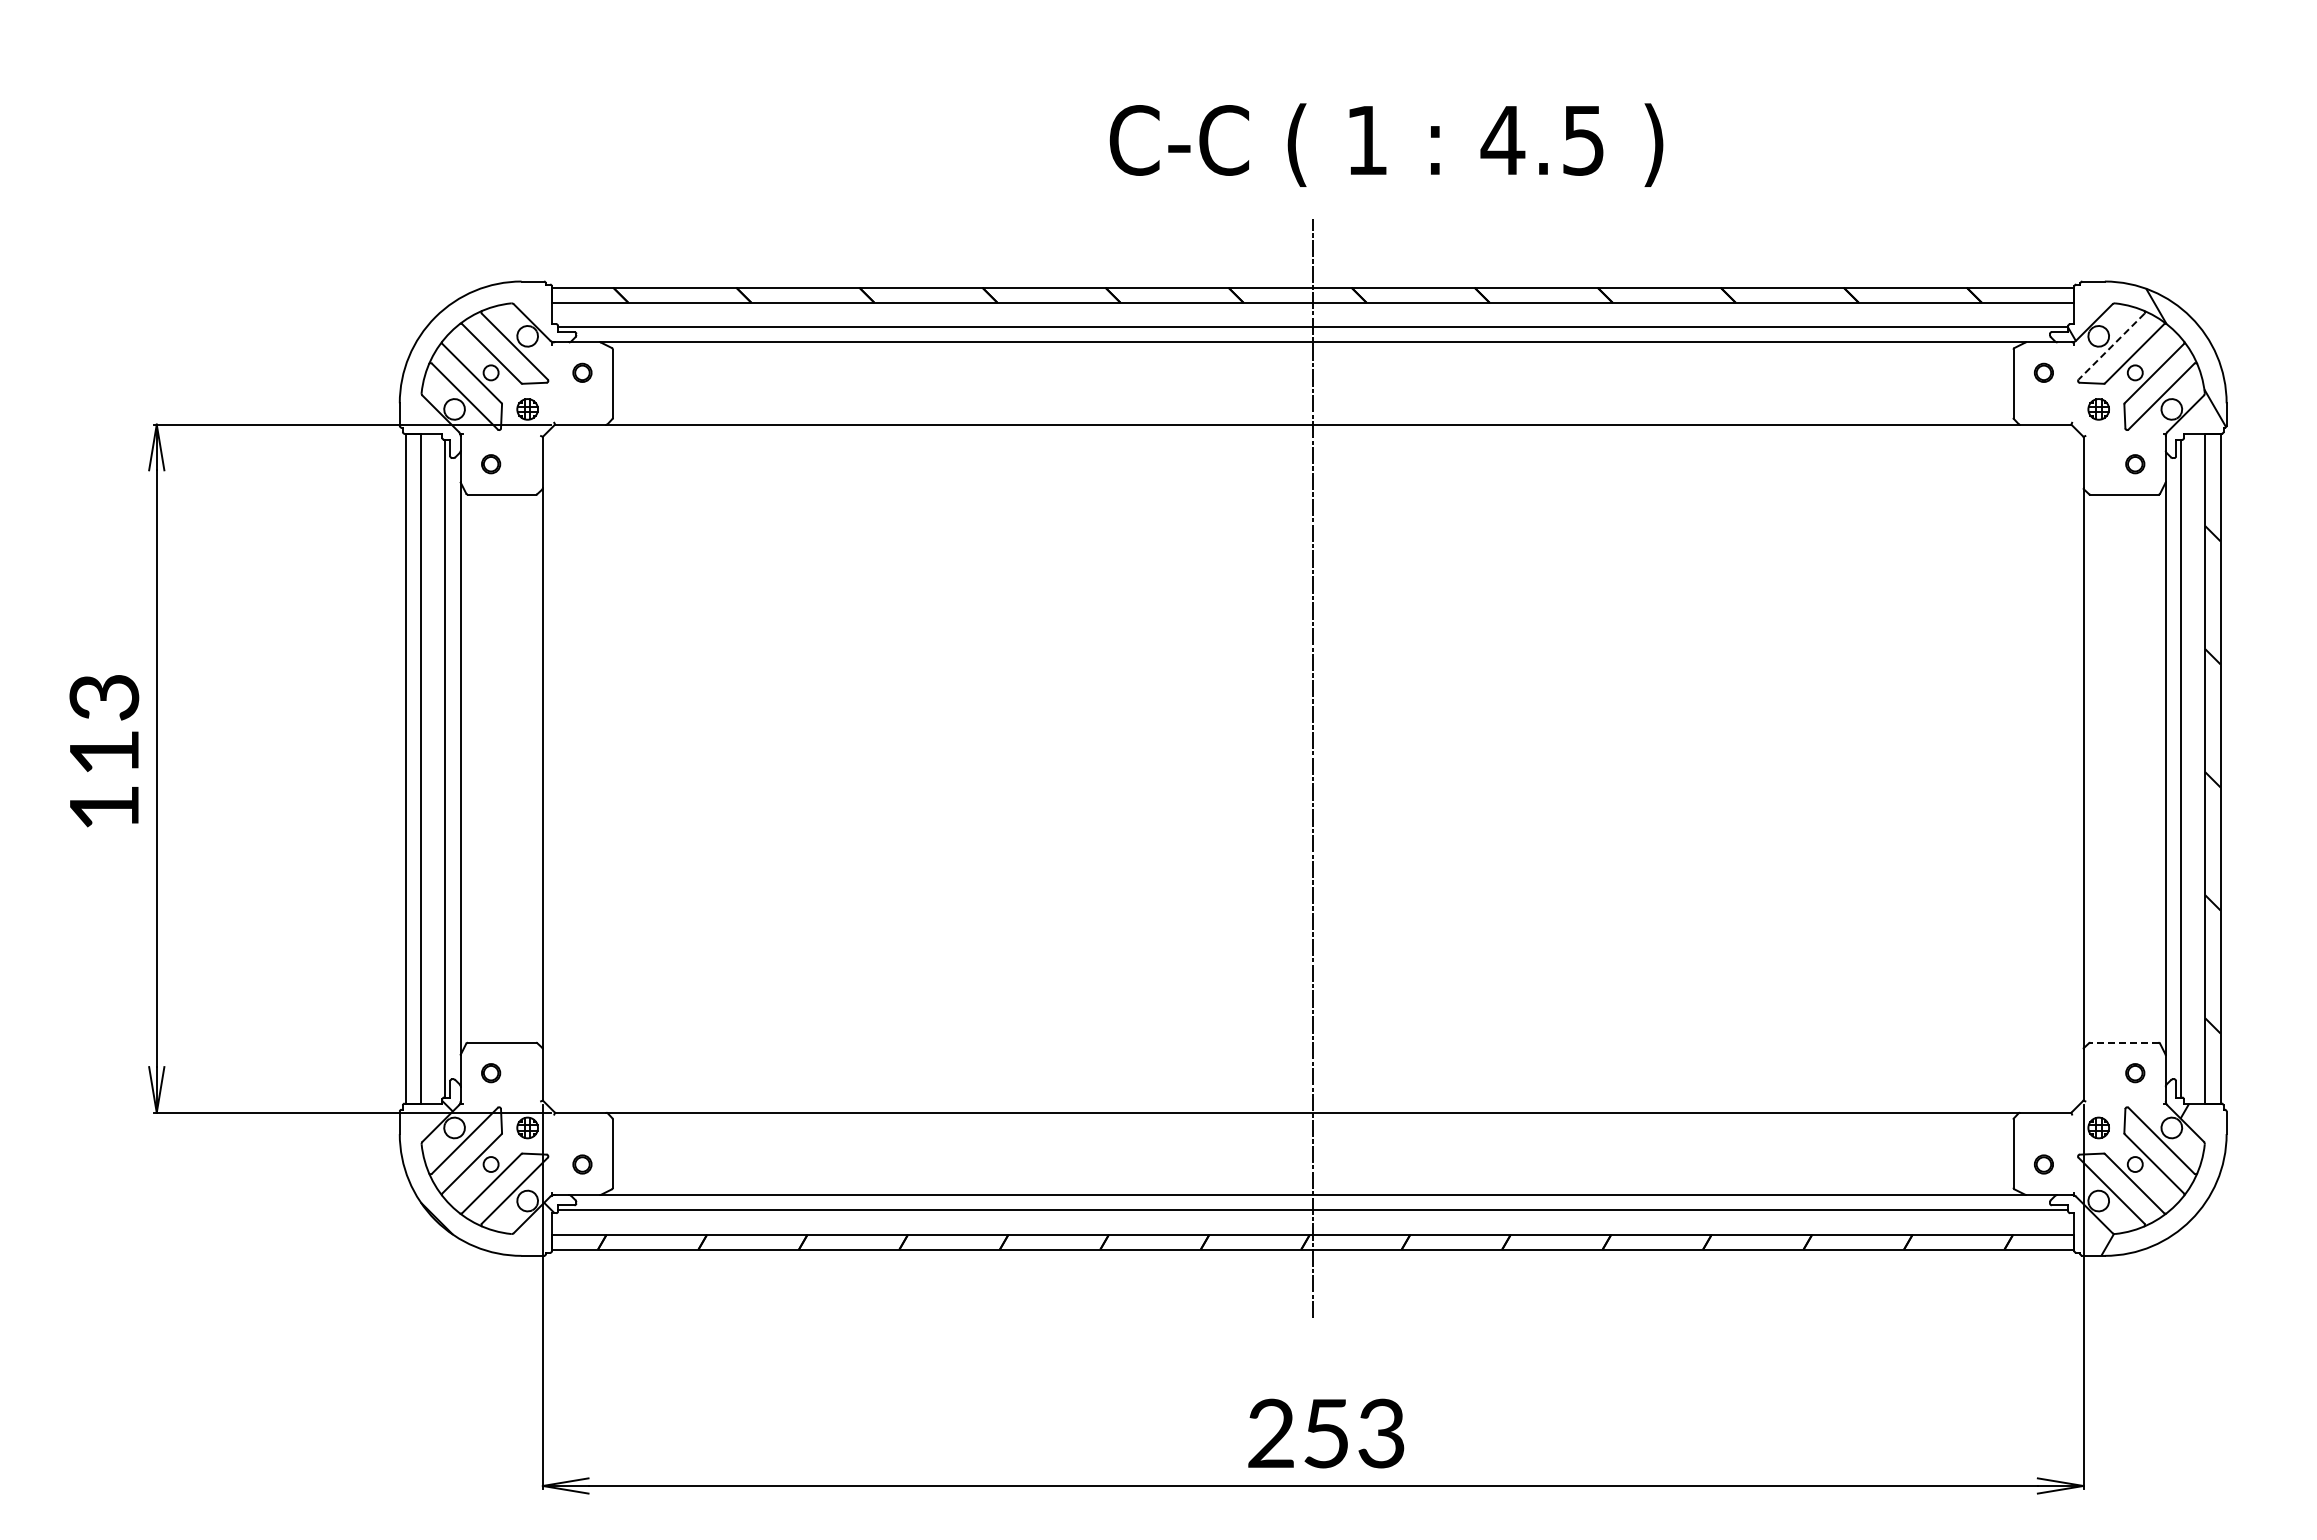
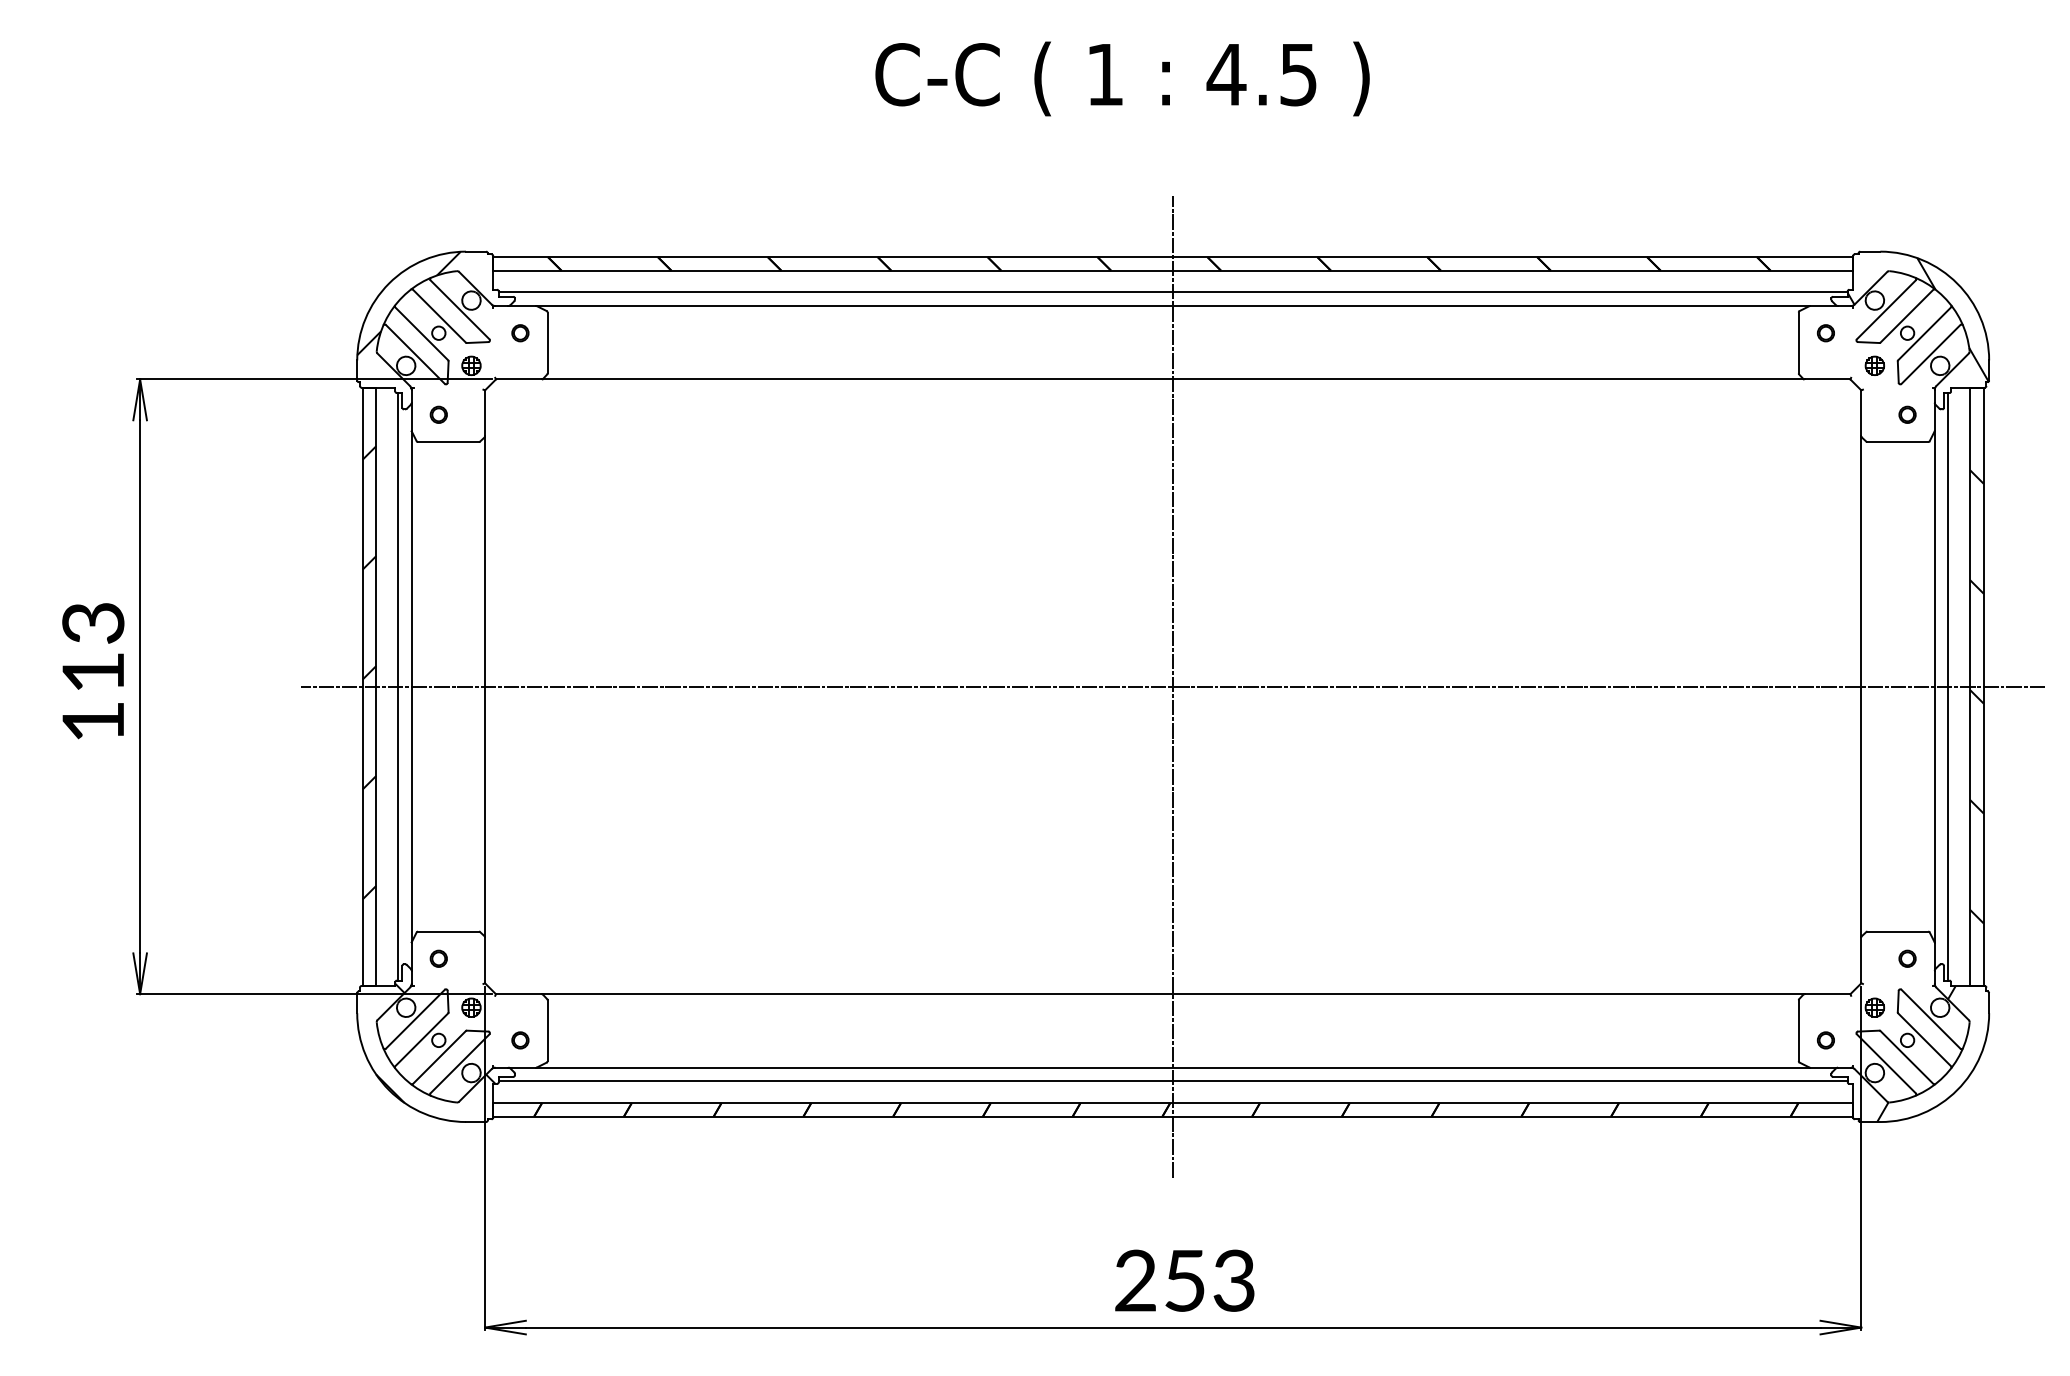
text: (1386, 144) -> (1122, 78), moved
hatch: (457, 339) -> (408, 303), added
line: (2111, 346) -> (1886, 309), dashed -> solid
hatch: (413, 752) -> (369, 672), added
line: (1313, 768) -> (1173, 686), added
line: (2123, 1042) -> (1897, 931), dashed -> solid

